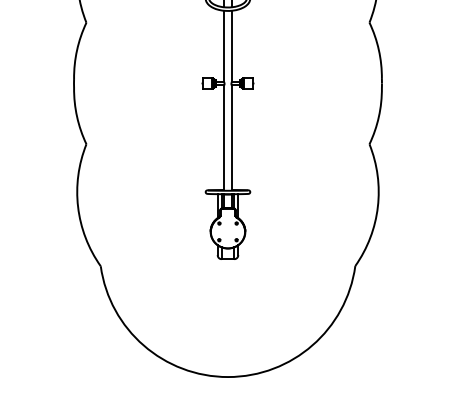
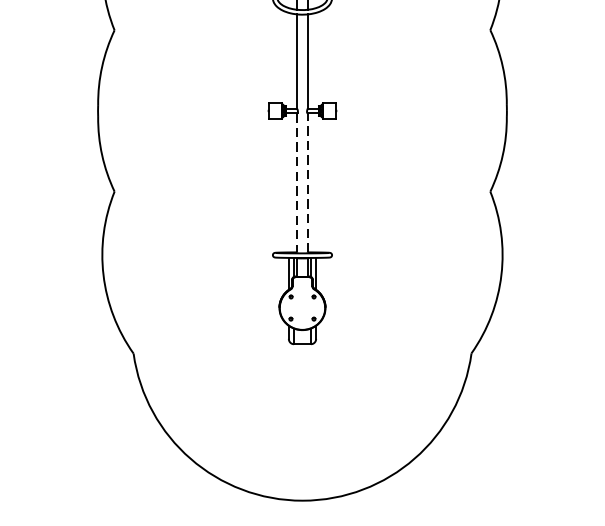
line: (231, 137) -> (307, 182), solid -> dashed
line: (224, 138) -> (297, 184), solid -> dashed

